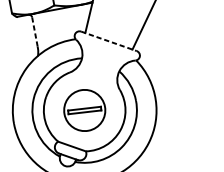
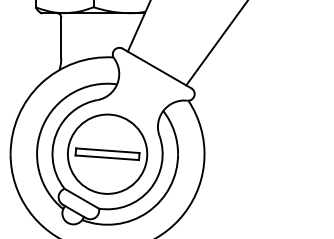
line: (35, 32) -> (61, 38), dashed -> solid
line: (109, 41) -> (157, 68), dashed -> solid
part: (84, 110) -> (107, 153), size x1.43

